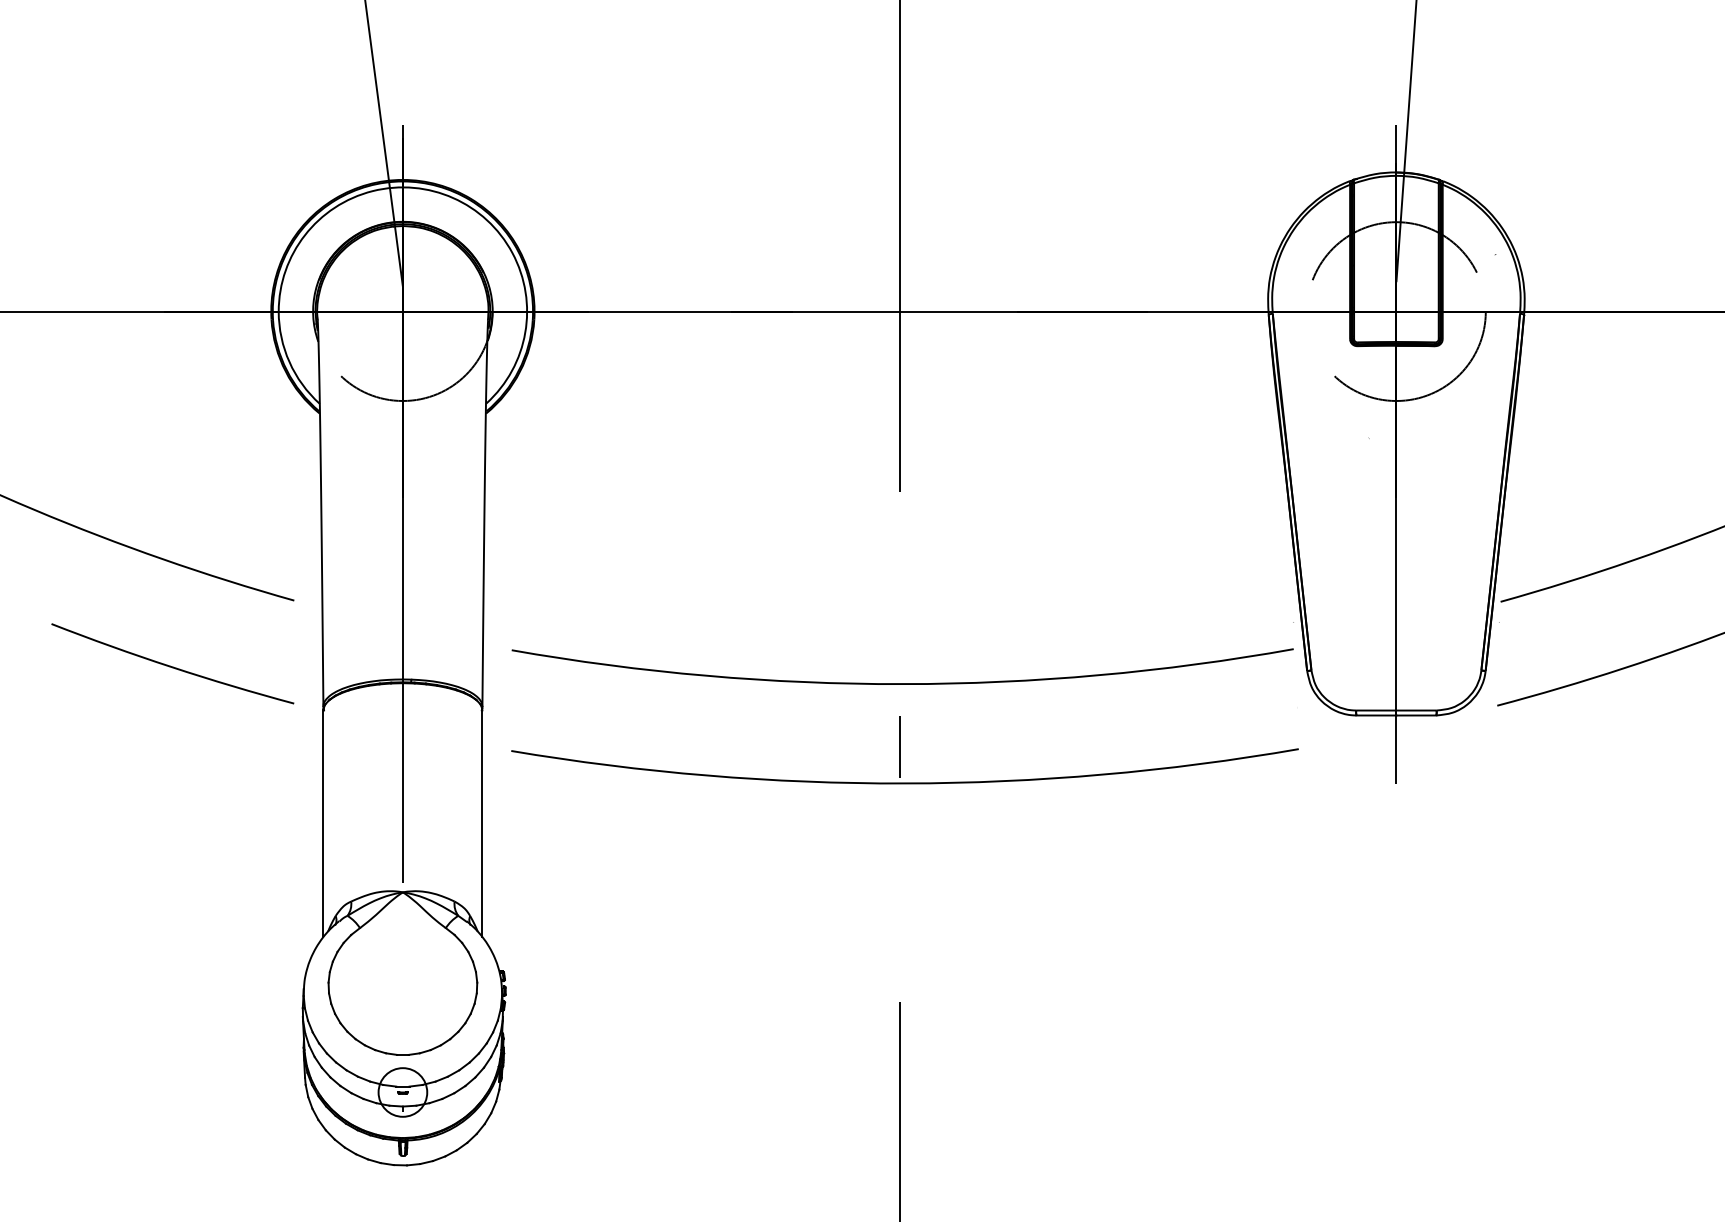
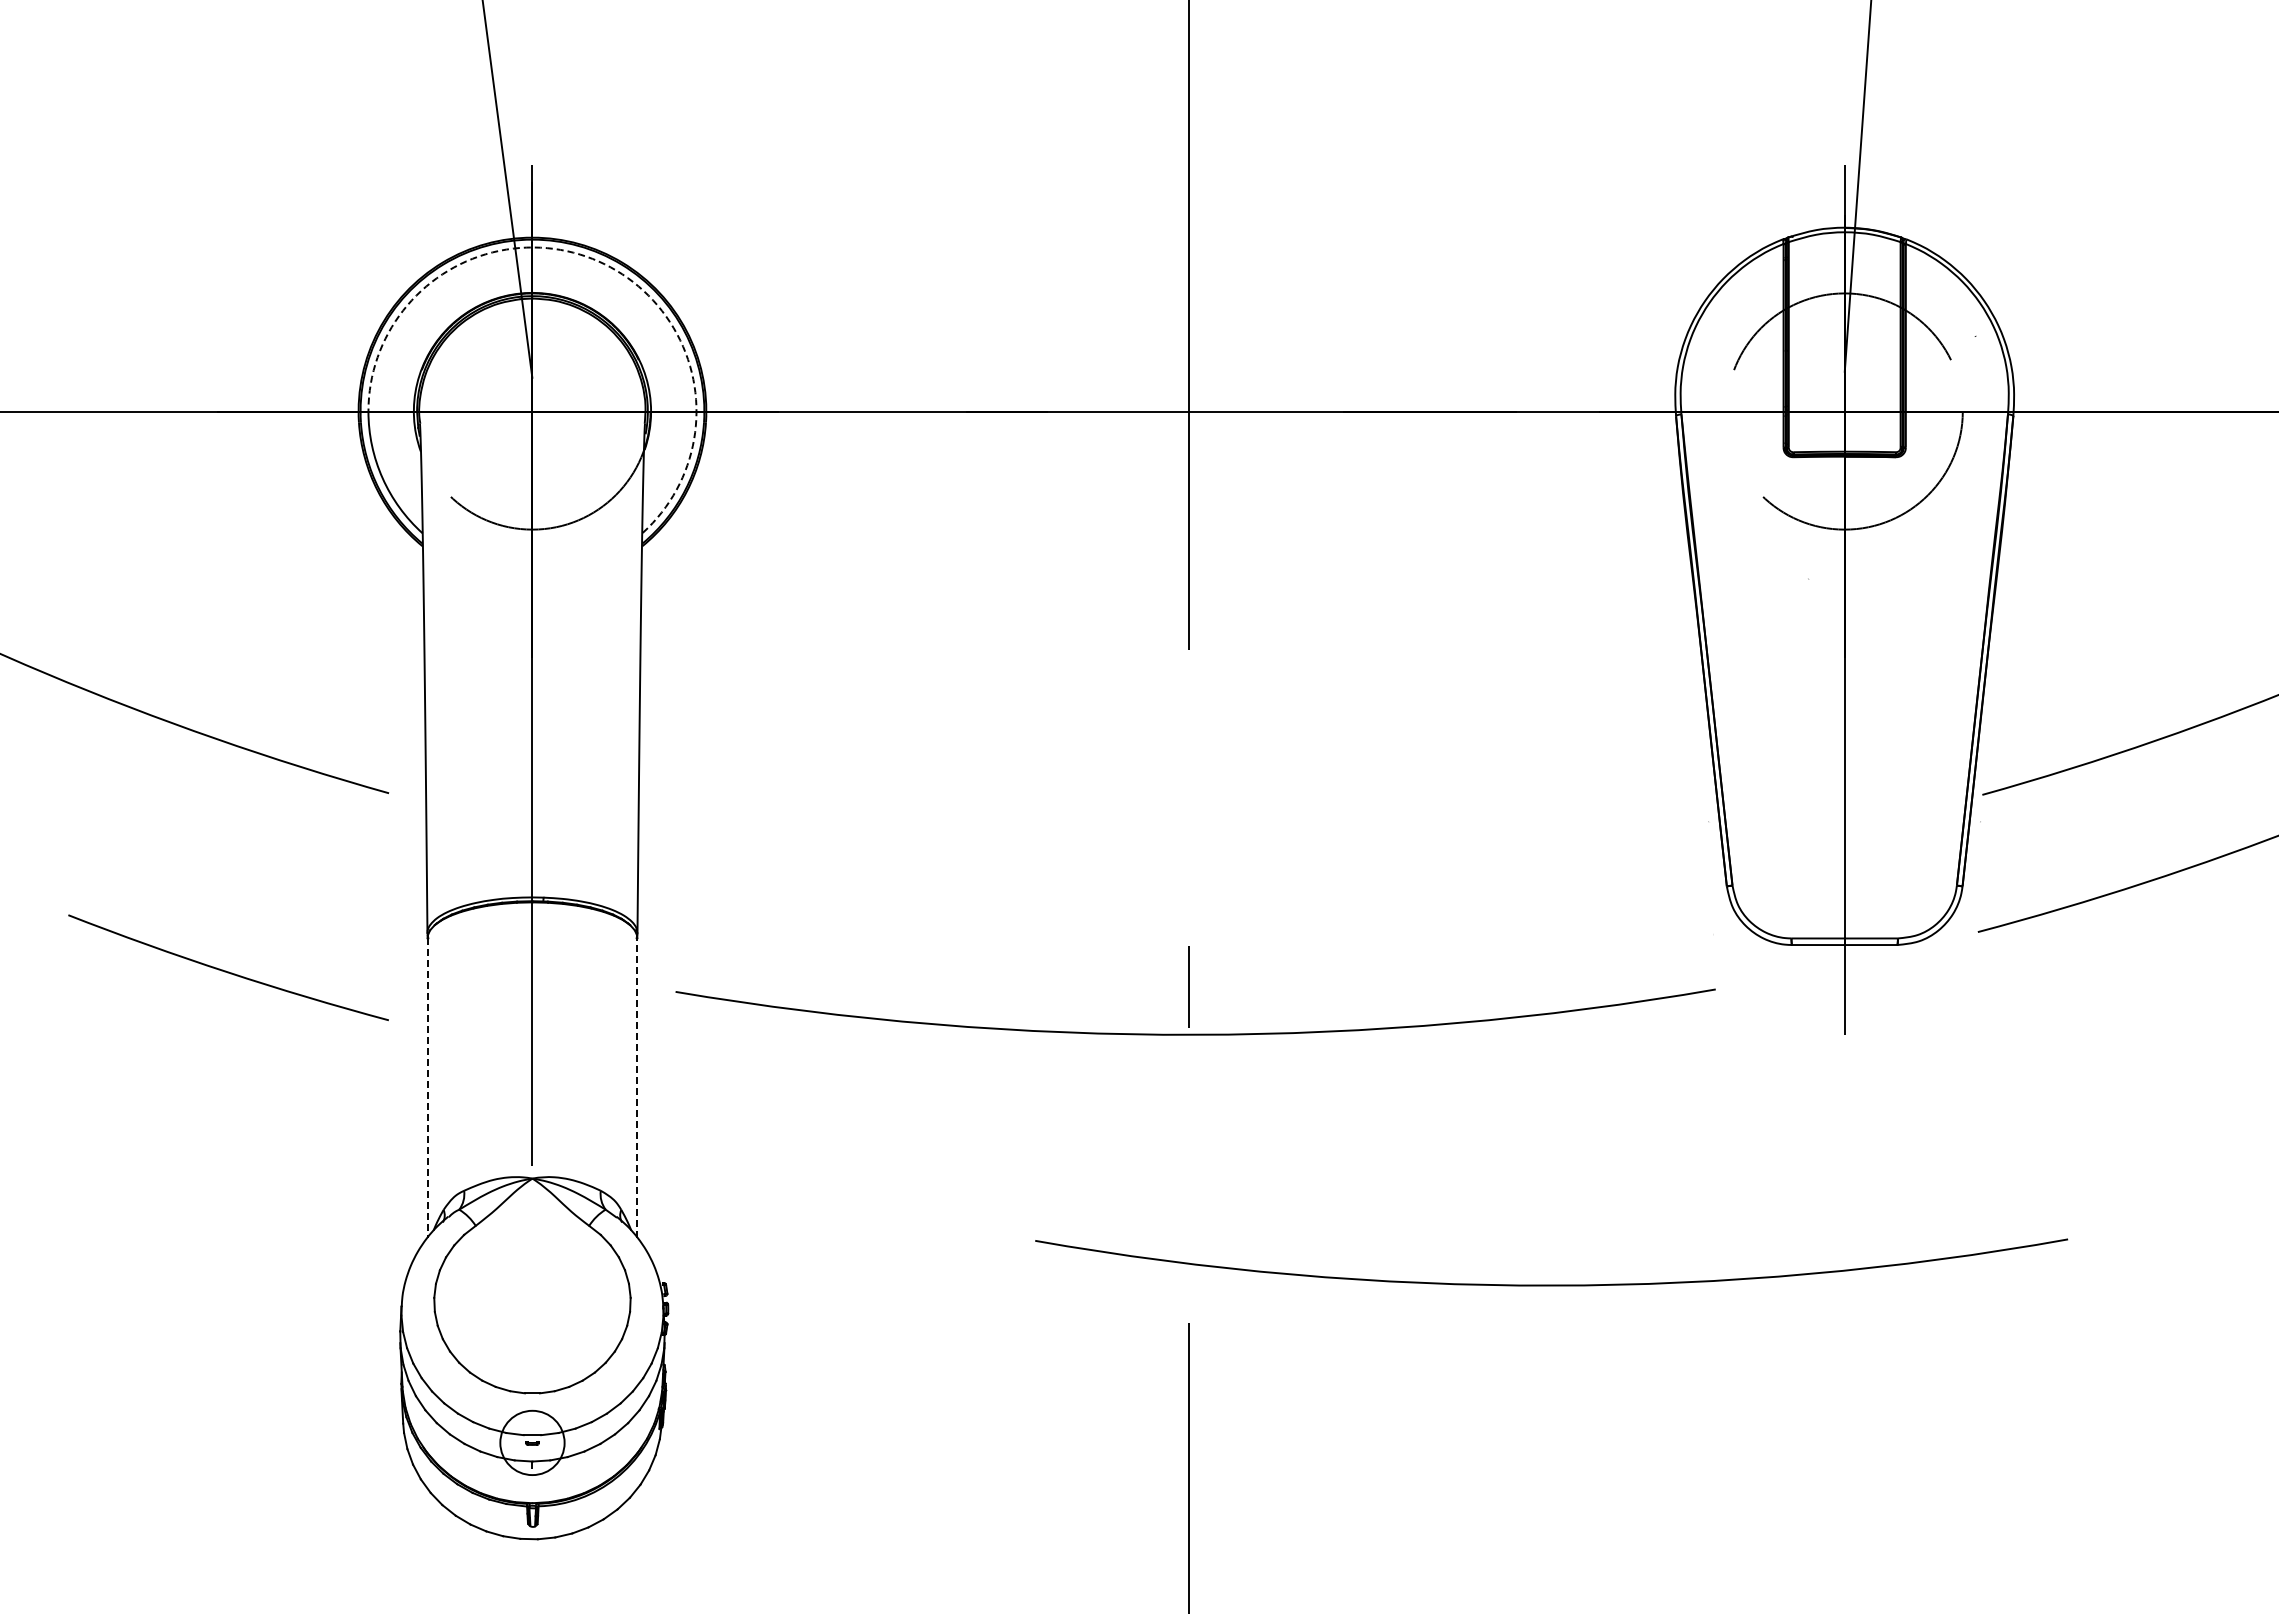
arc: (452, 198) -> (598, 261), solid -> dashed
arc: (171, 665) -> (226, 970), moved
arc: (902, 683) -> (1551, 1284), moved
line: (323, 823) -> (427, 1087), solid -> dashed
line: (482, 823) -> (637, 1087), solid -> dashed

